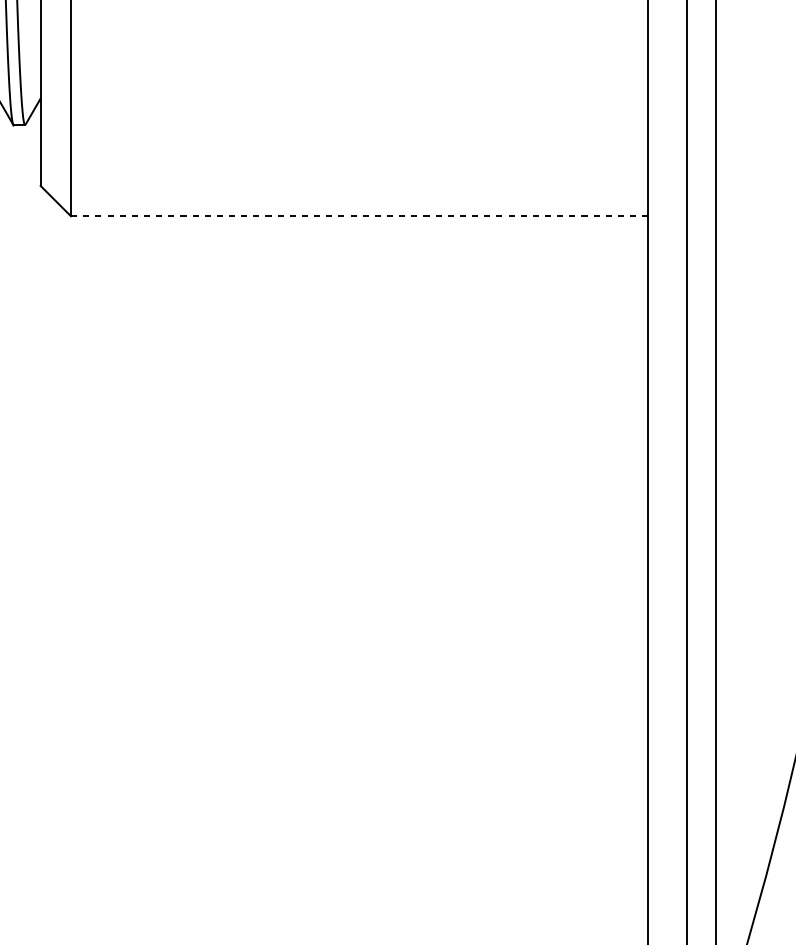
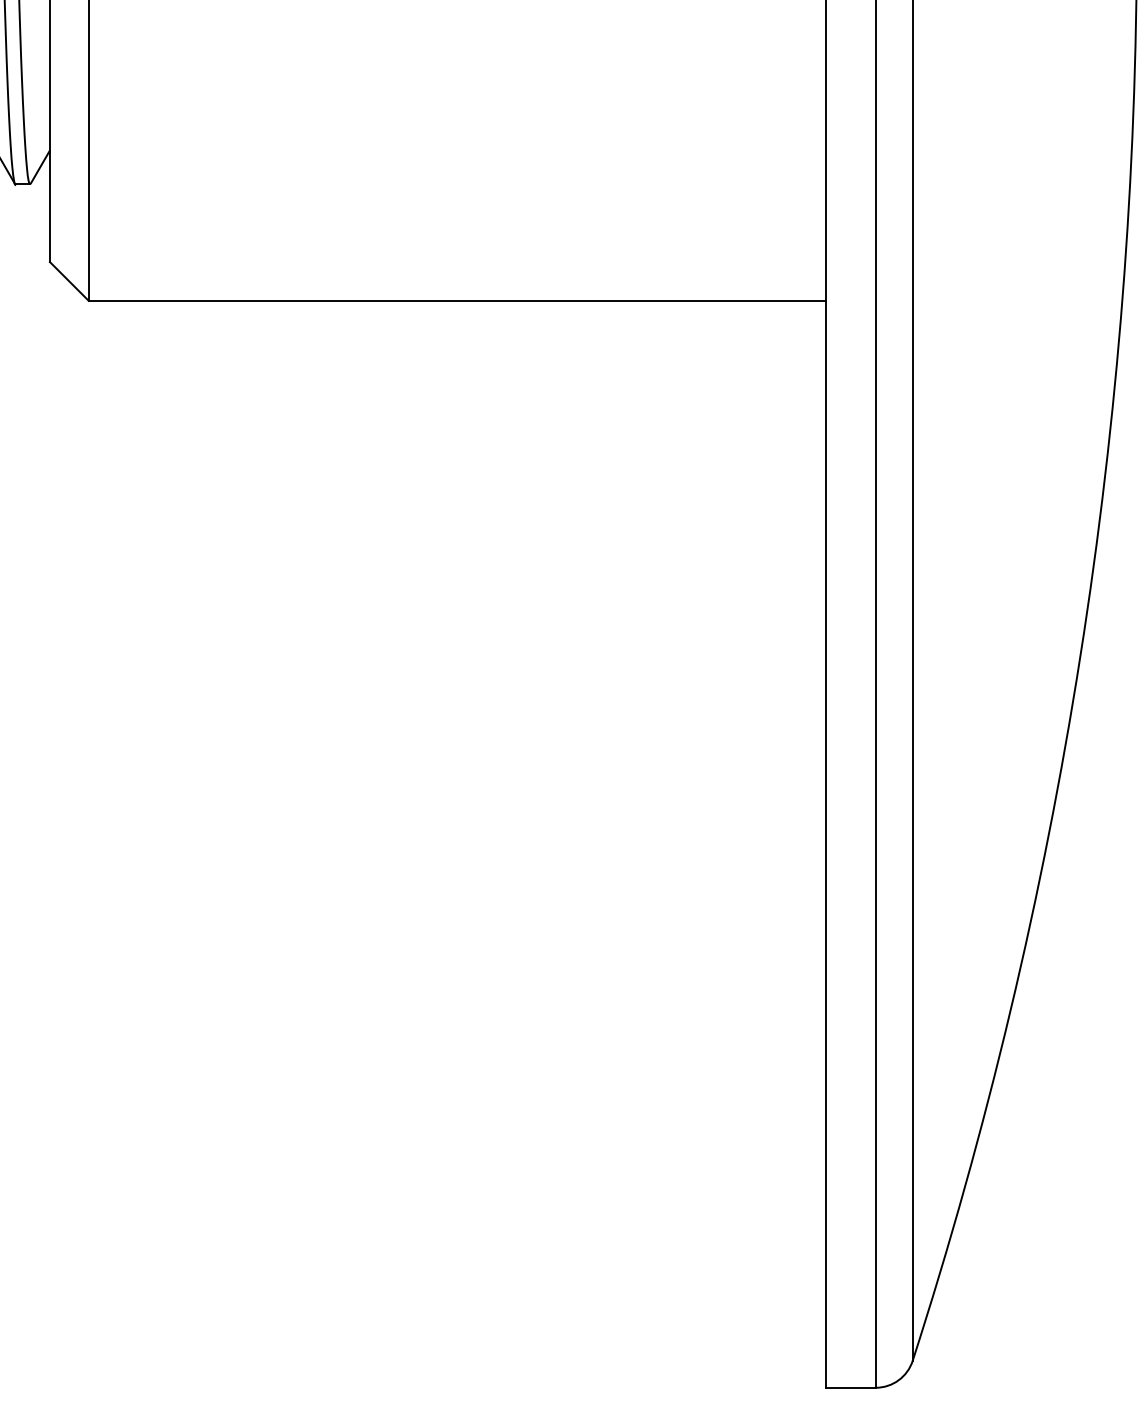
line: (359, 216) -> (457, 300), dashed -> solid

